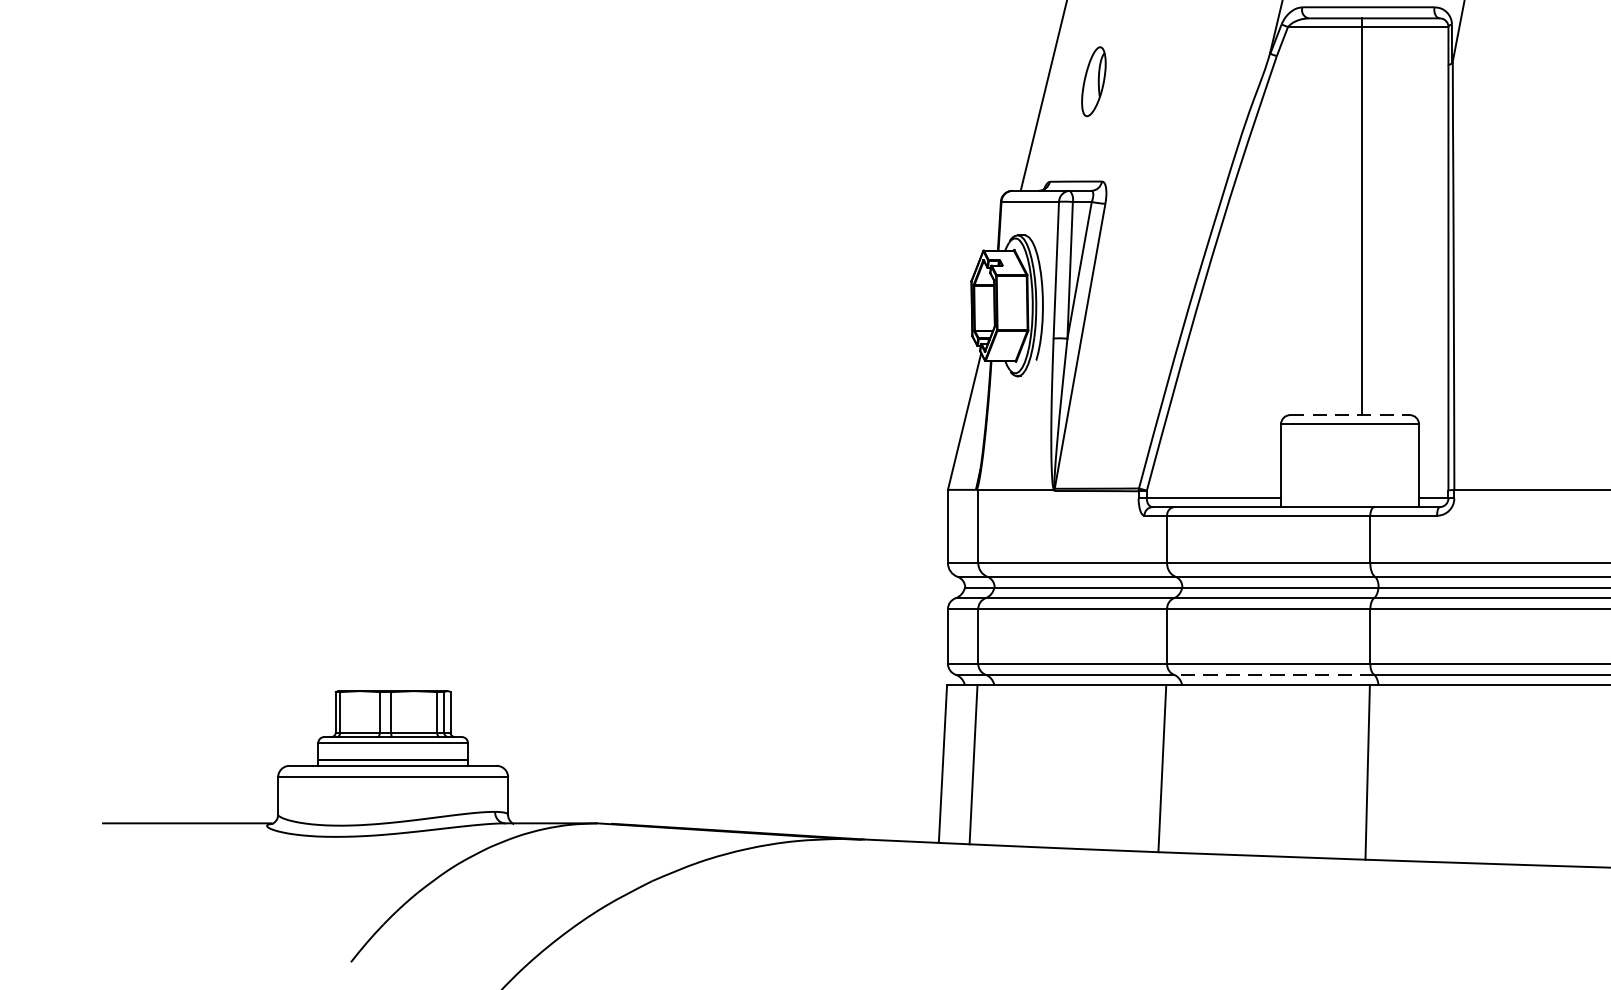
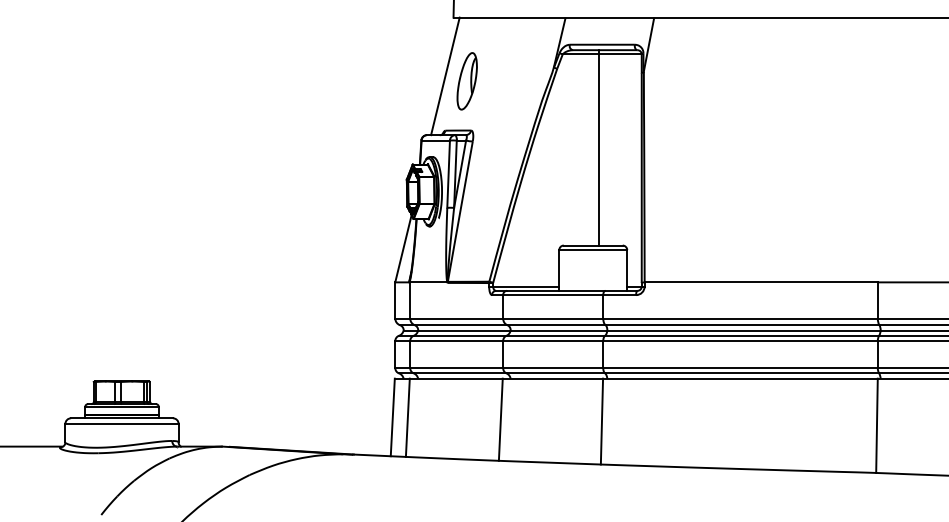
part: (1092, 81) -> (466, 81), size x1.67
line: (1350, 414) -> (593, 245), dashed -> solid
line: (1273, 674) -> (555, 373), dashed -> solid

